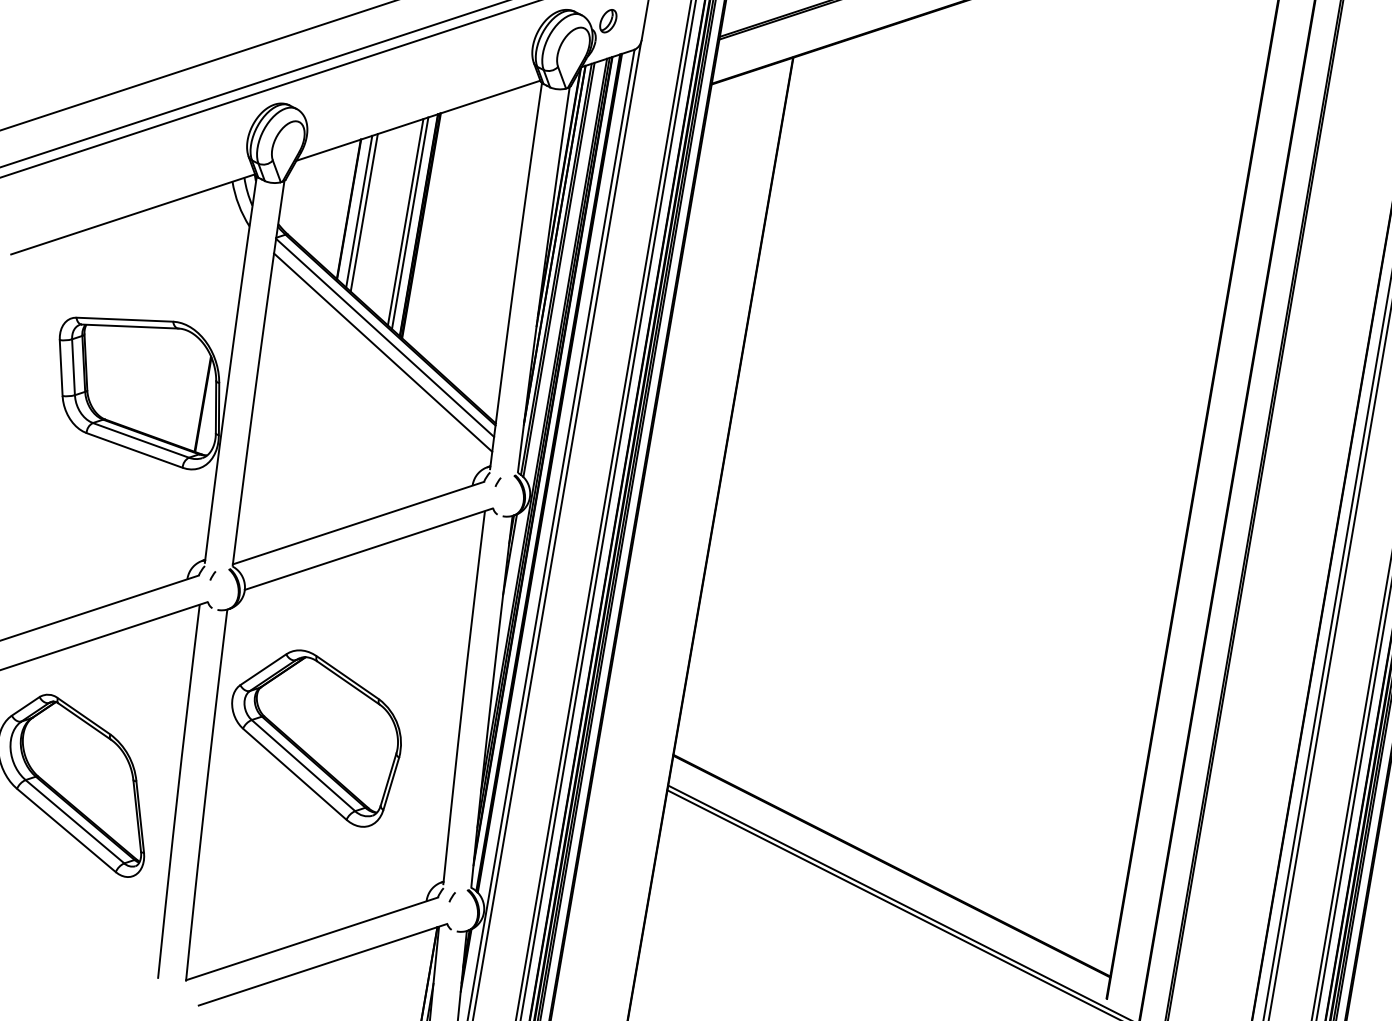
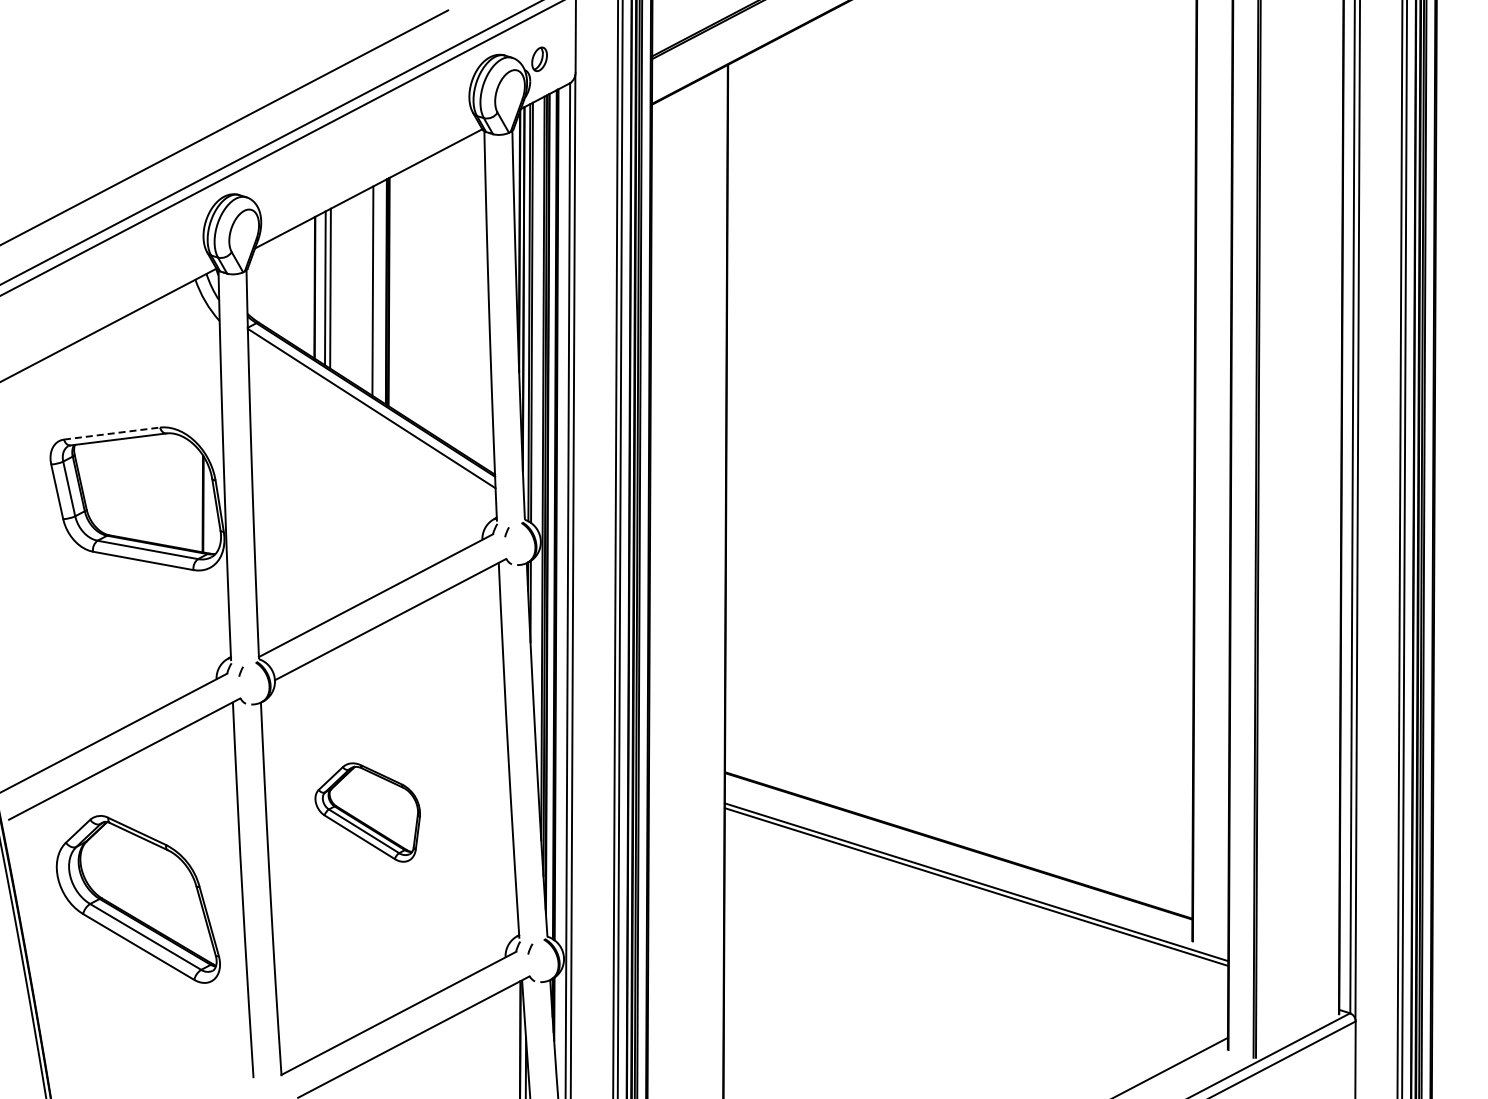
line: (410, 223) -> (377, 291), removed
line: (125, 319) -> (112, 433), solid -> dashed
line: (383, 352) -> (372, 423), removed
part: (314, 735) -> (367, 812), size x0.6

